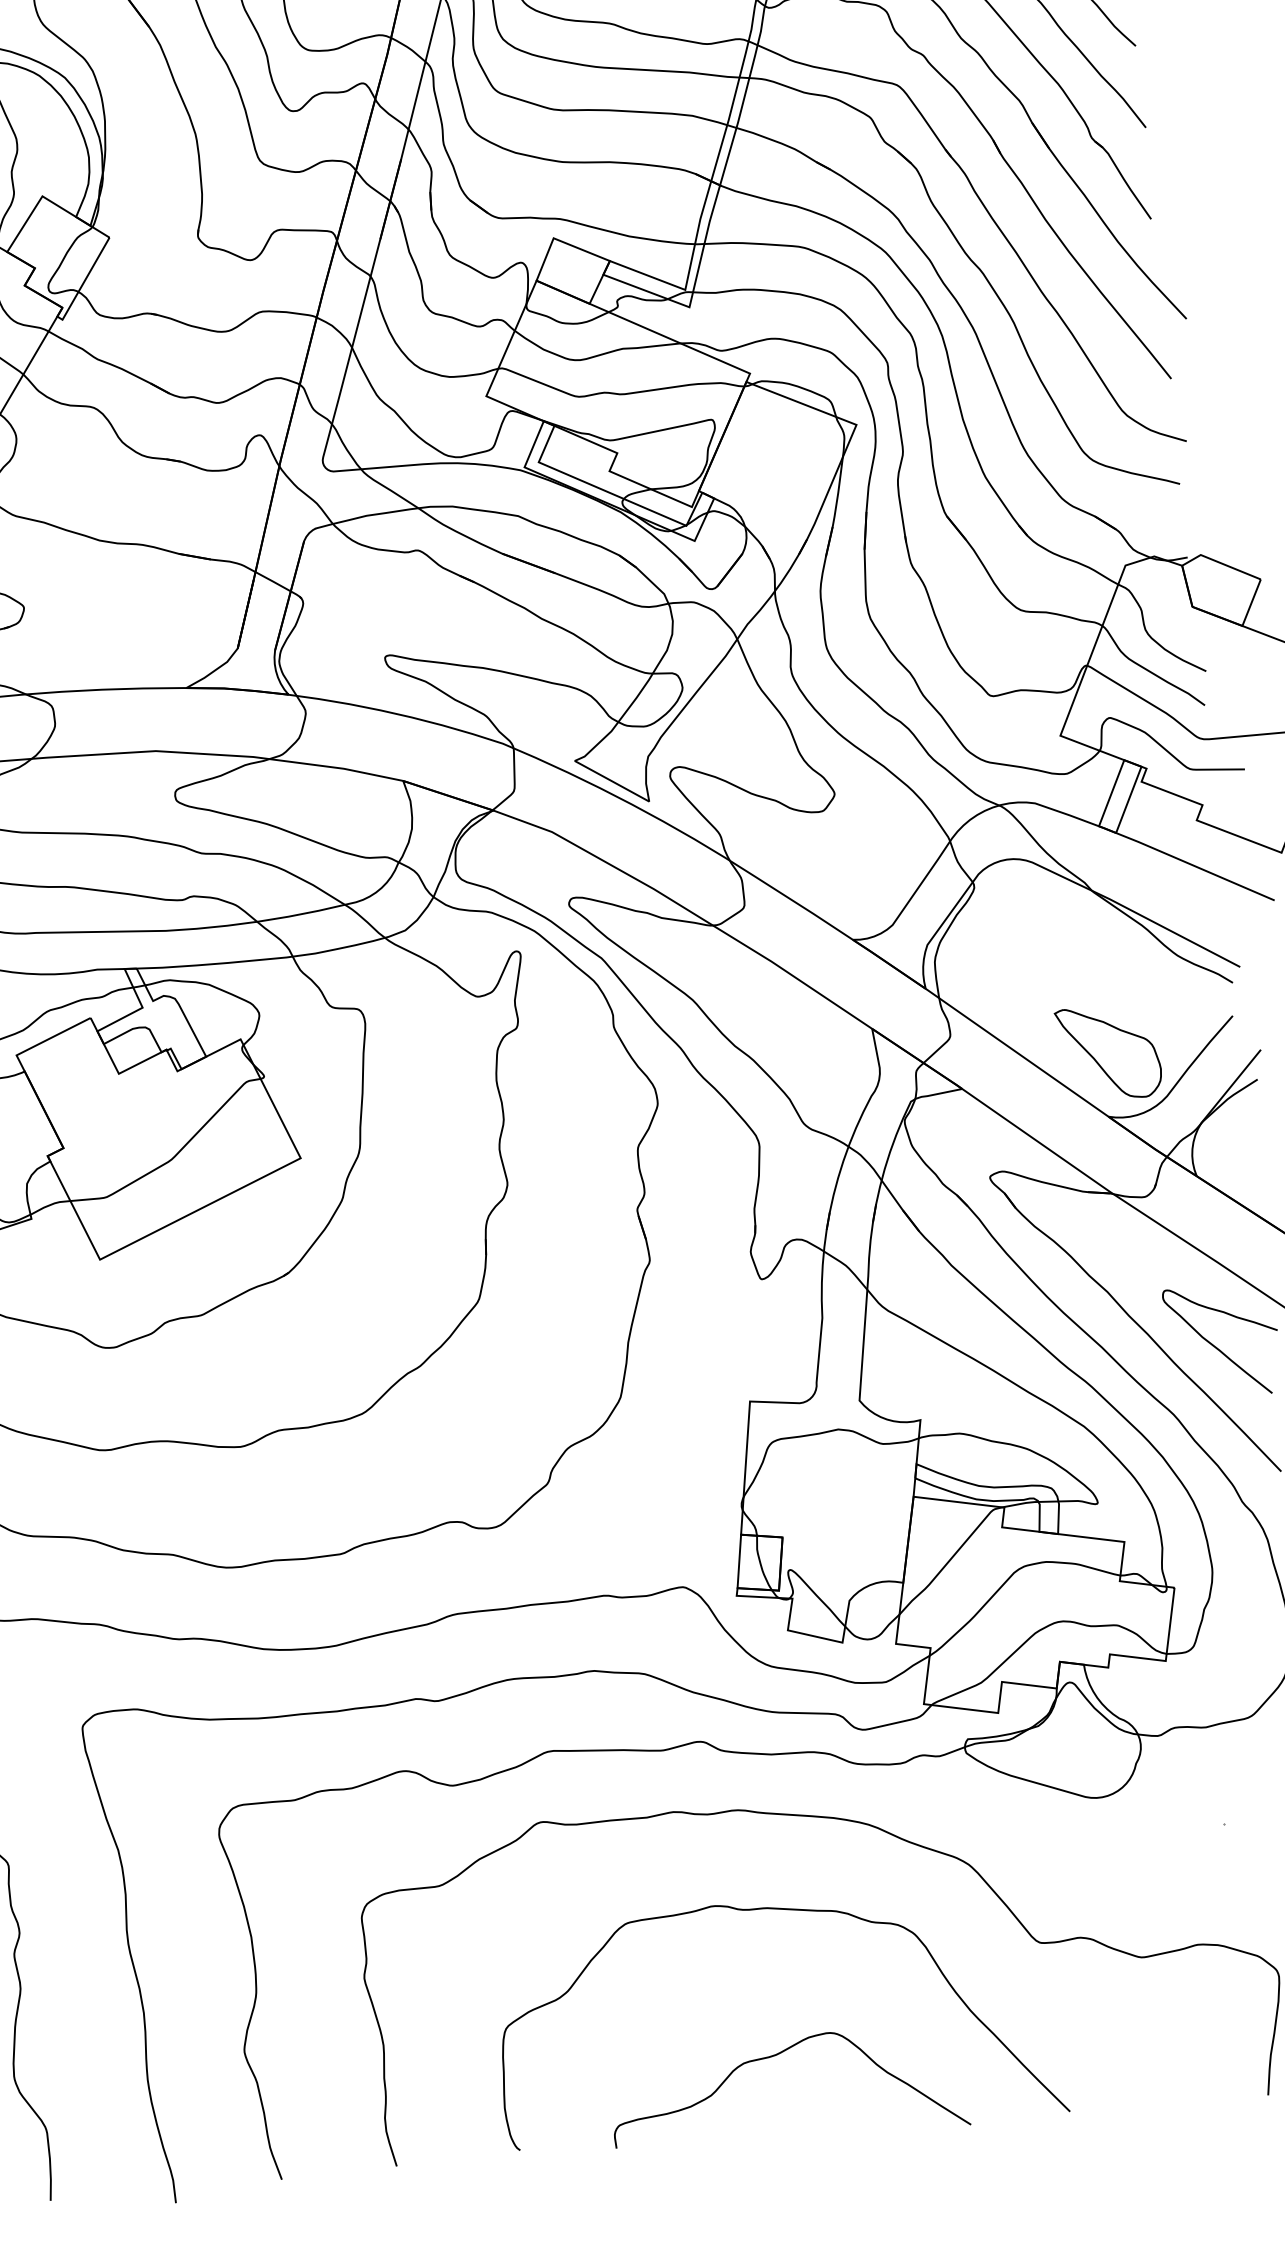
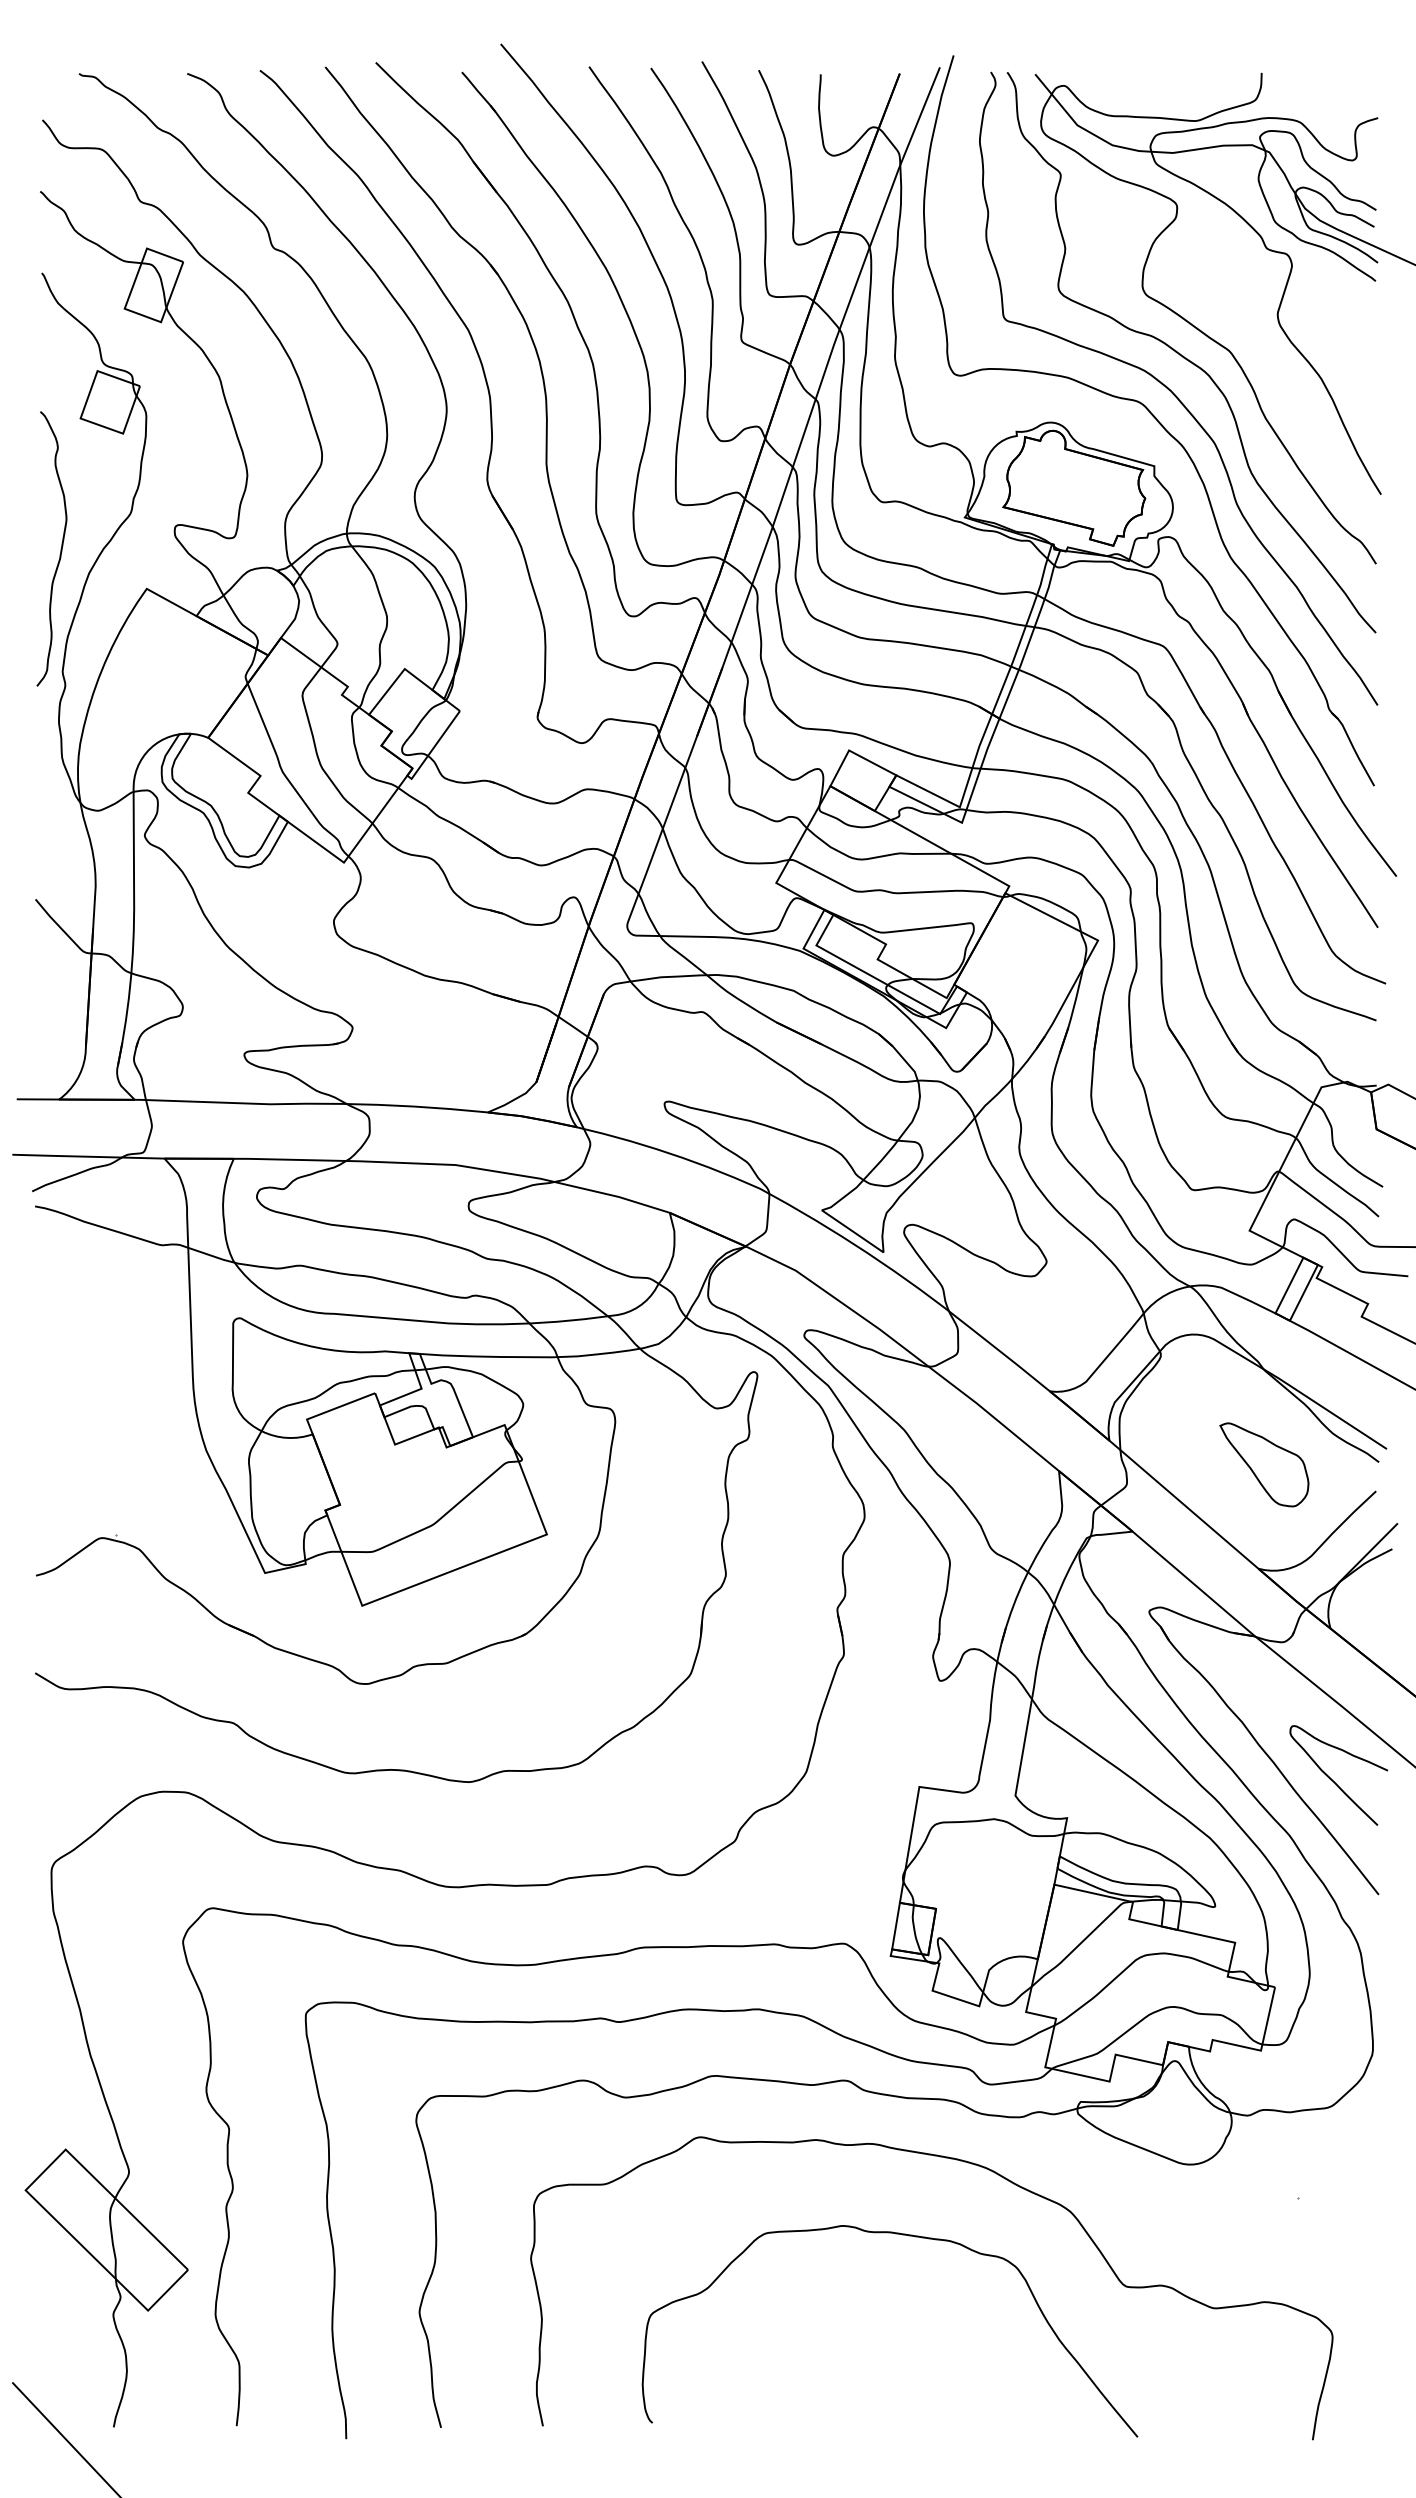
part: (1109, 1052) -> (1264, 1464), moved
curve: (777, 2055) -> (886, 2362), removed

